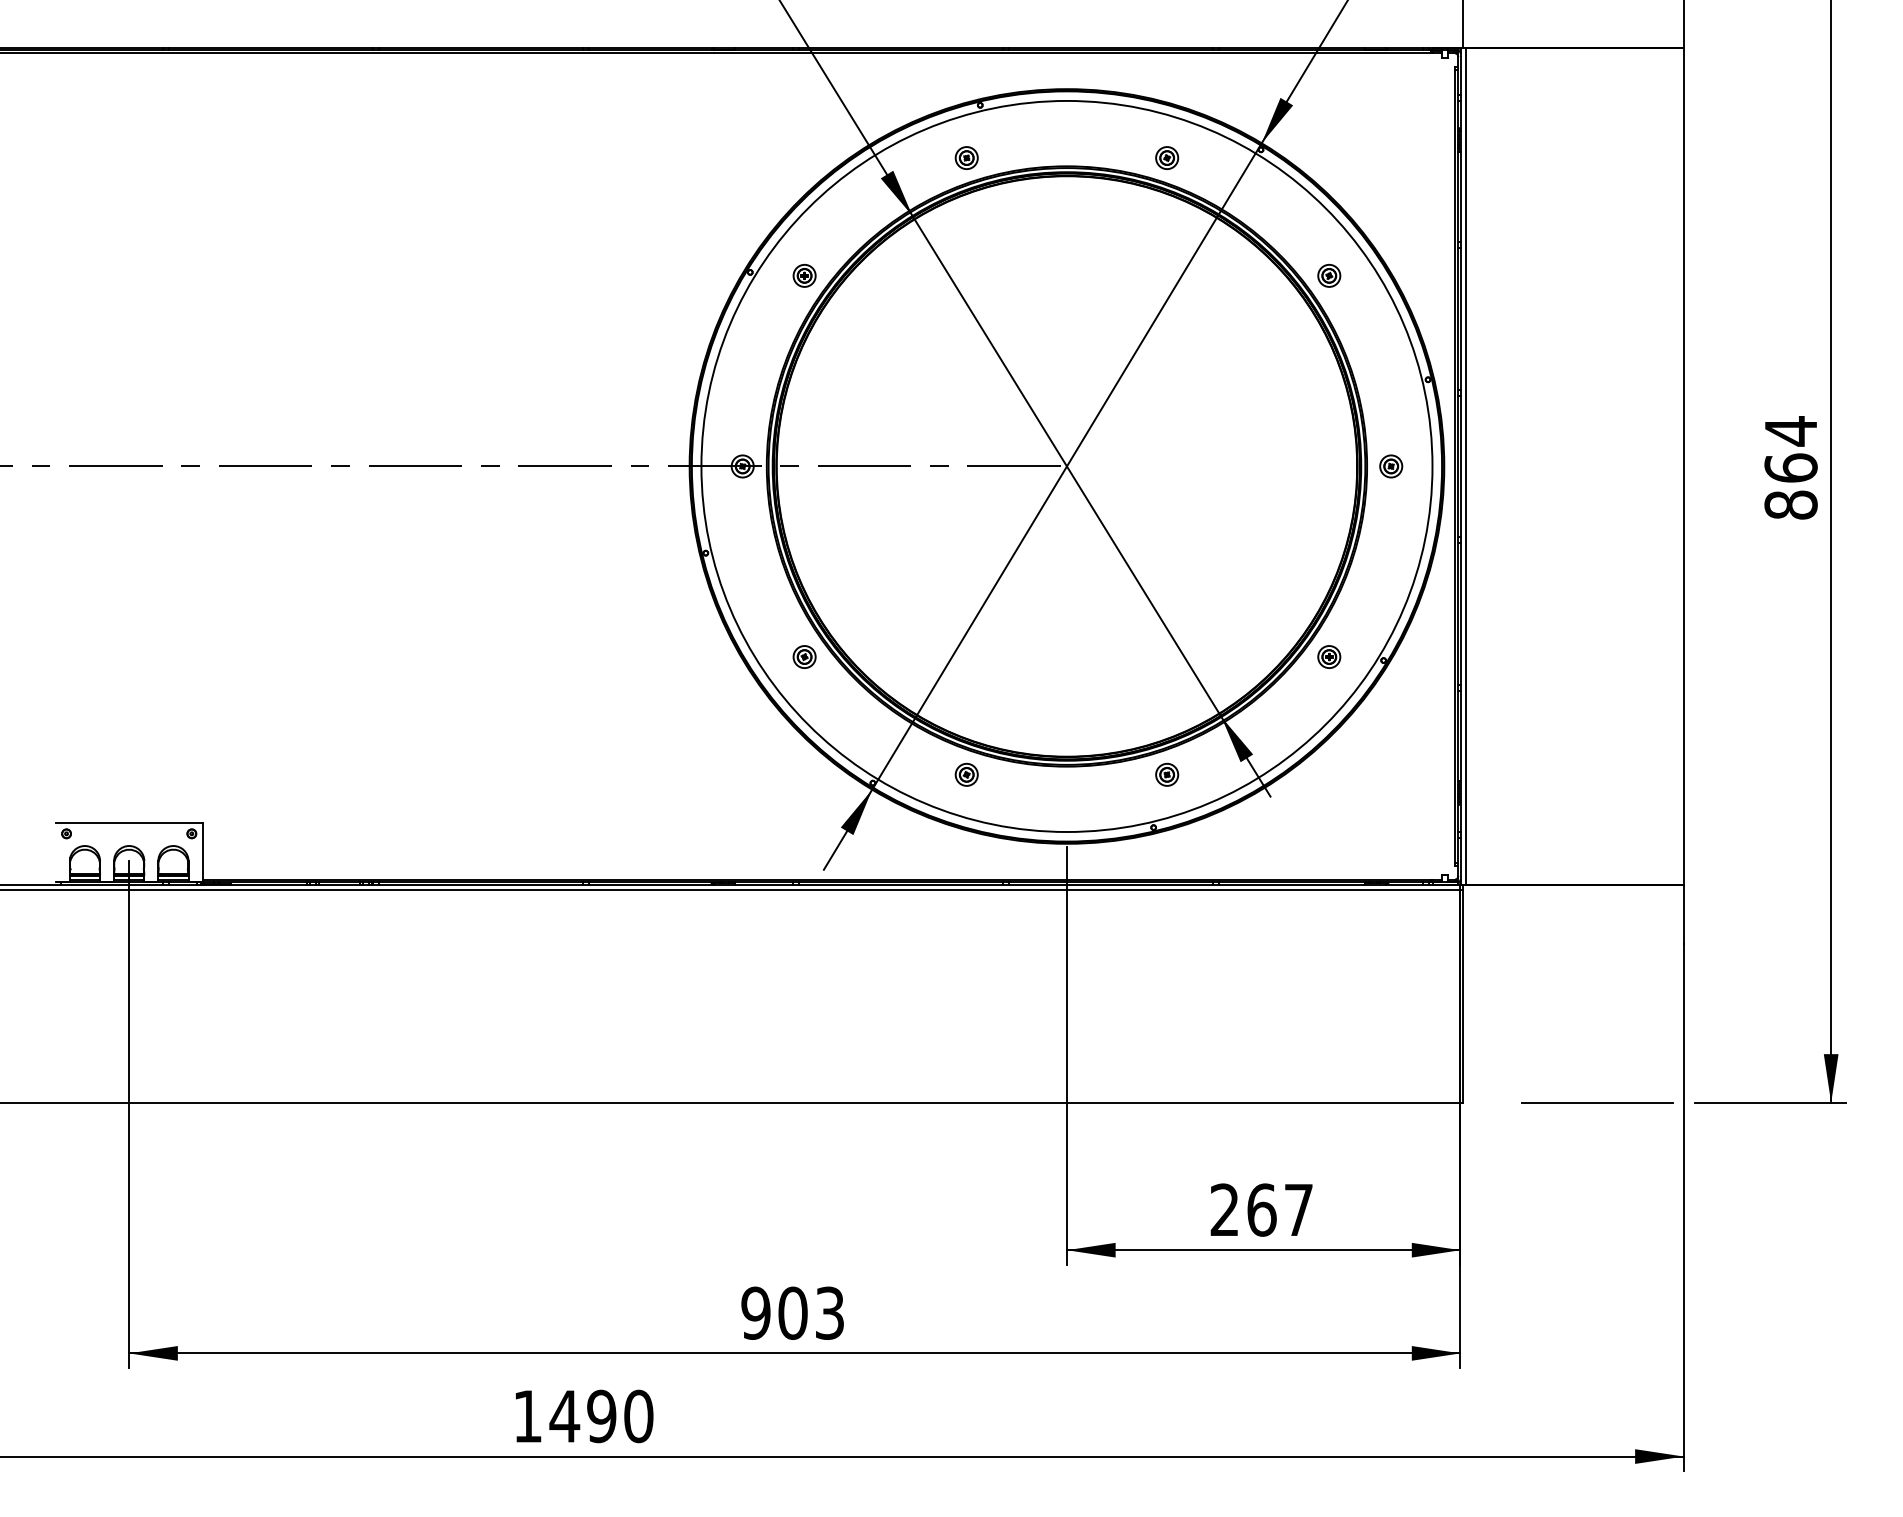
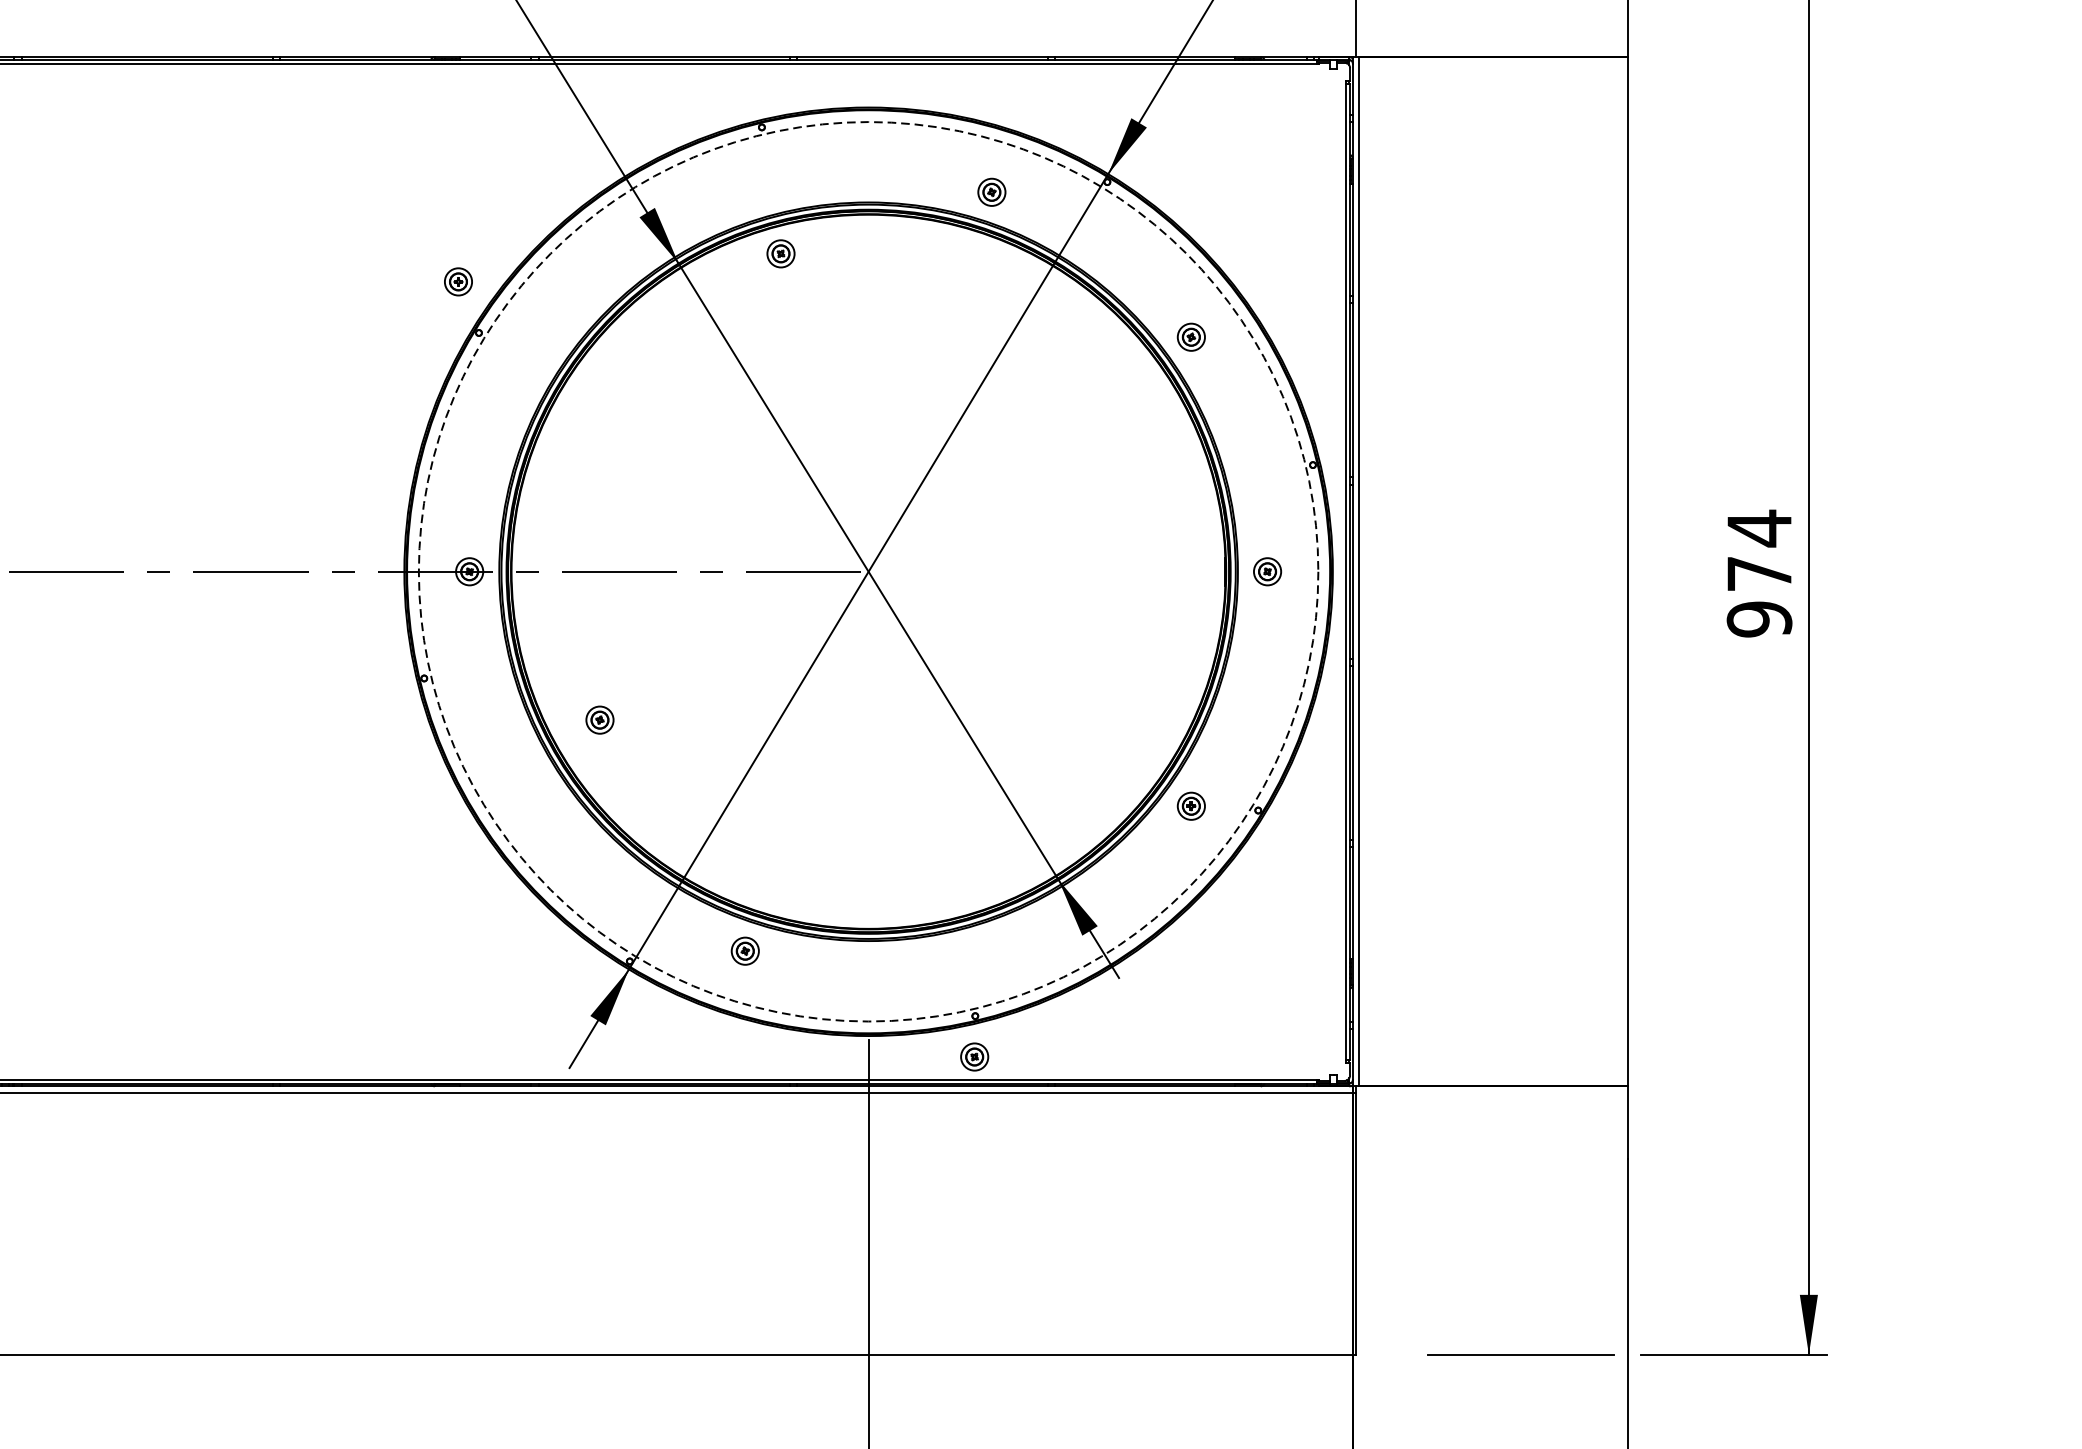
part: (966, 157) -> (780, 253), moved
part: (804, 275) -> (458, 281), moved
circle: (1066, 466) -> (868, 571), solid -> dashed
text: (1790, 486) -> (1758, 596), 864 -> 974
part: (804, 656) -> (599, 719), moved
part: (1167, 774) -> (975, 1056), moved

